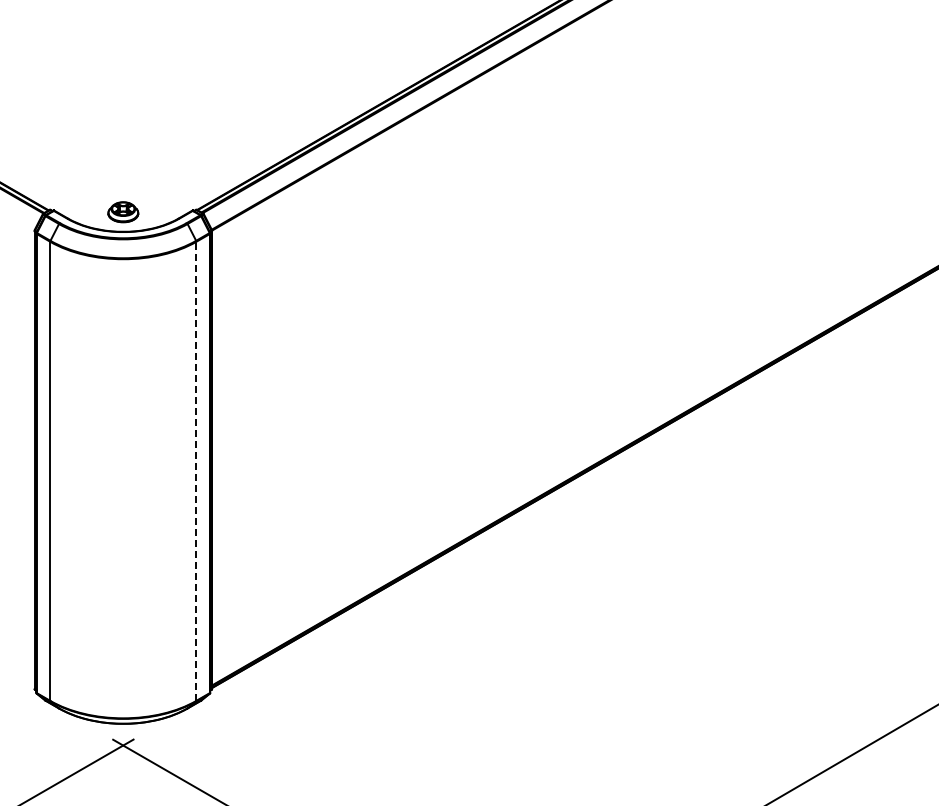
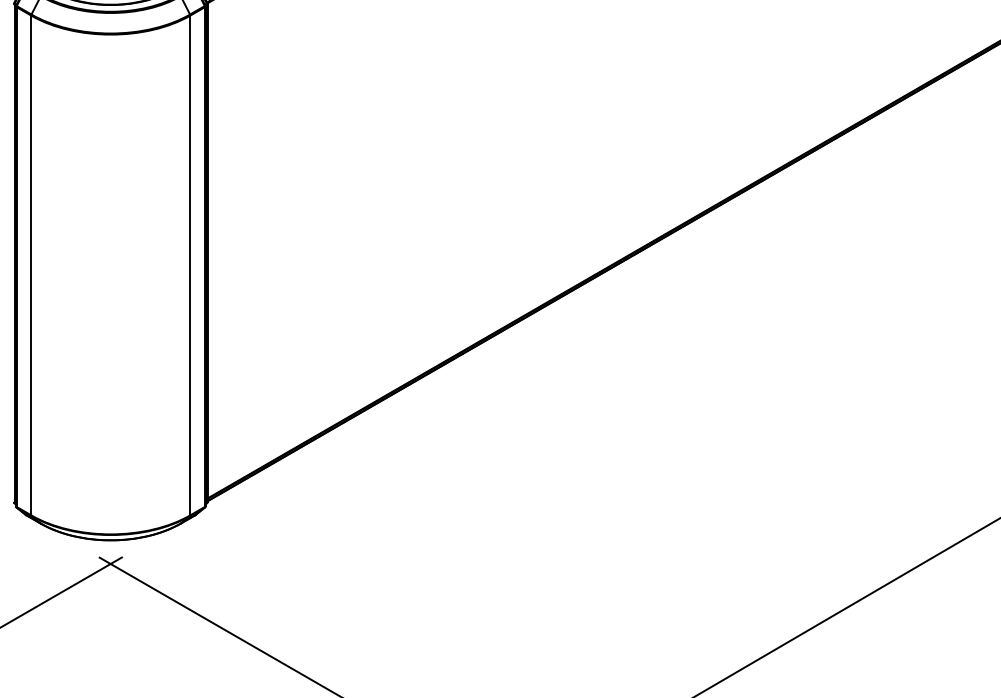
line: (196, 471) -> (190, 265), dashed -> solid

